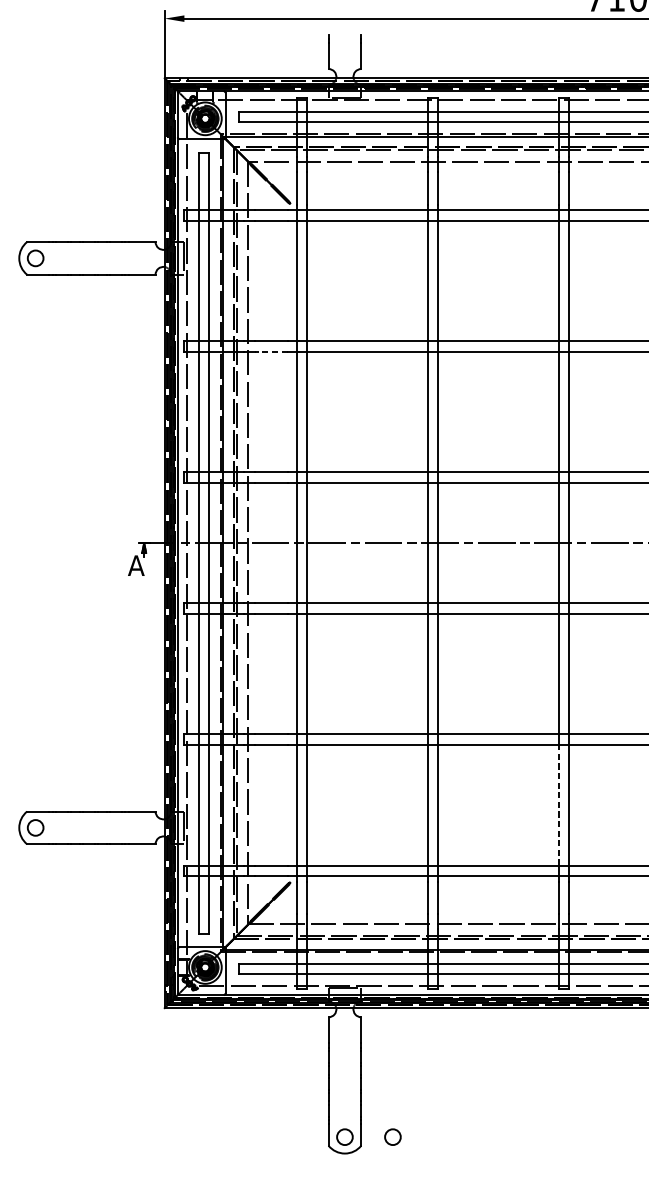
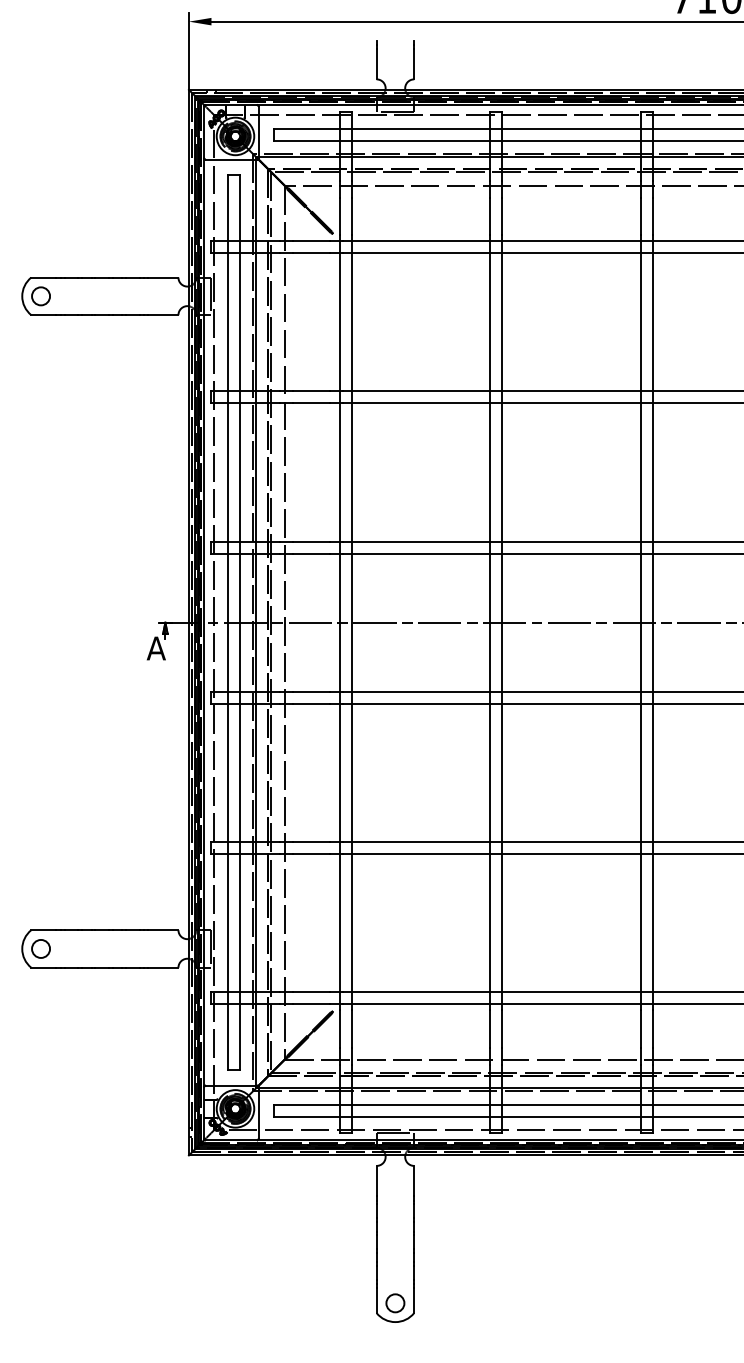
line: (271, 351) -> (311, 403), dashed -> solid
line: (558, 804) -> (640, 922), dashed -> solid
circle: (393, 1137) -> (450, 1303), removed

